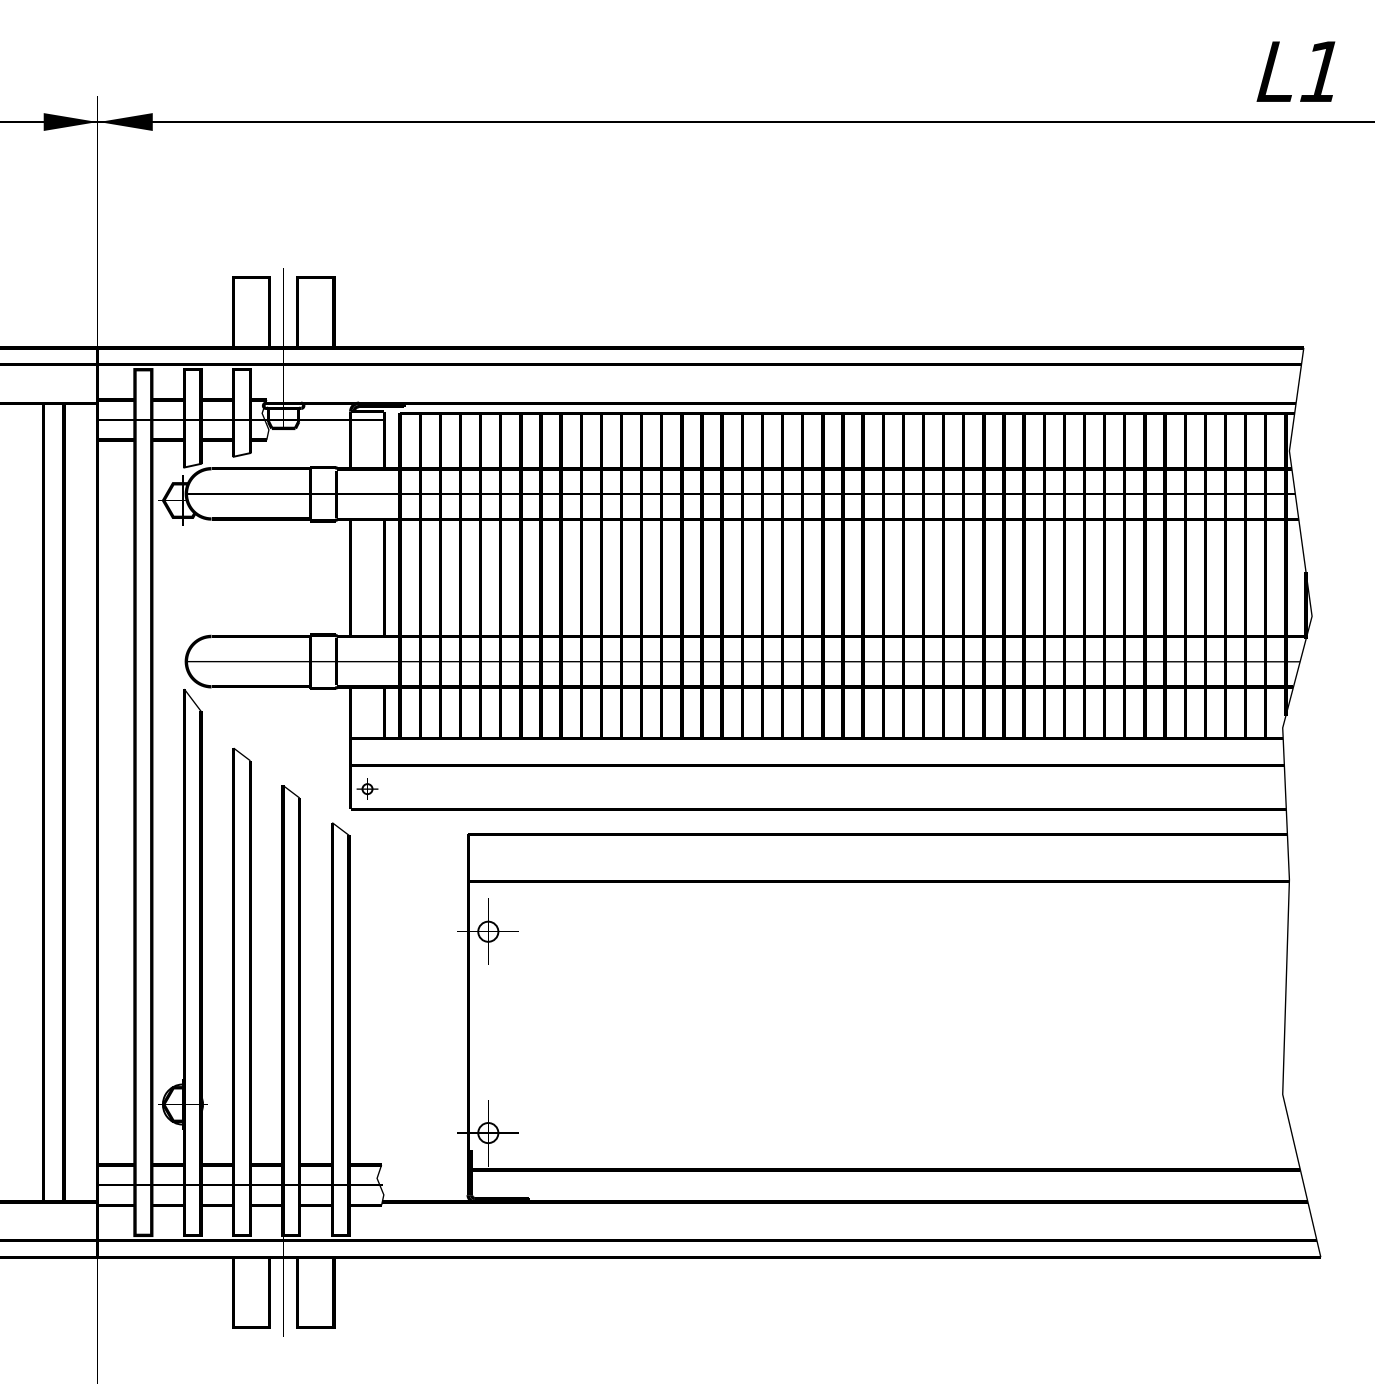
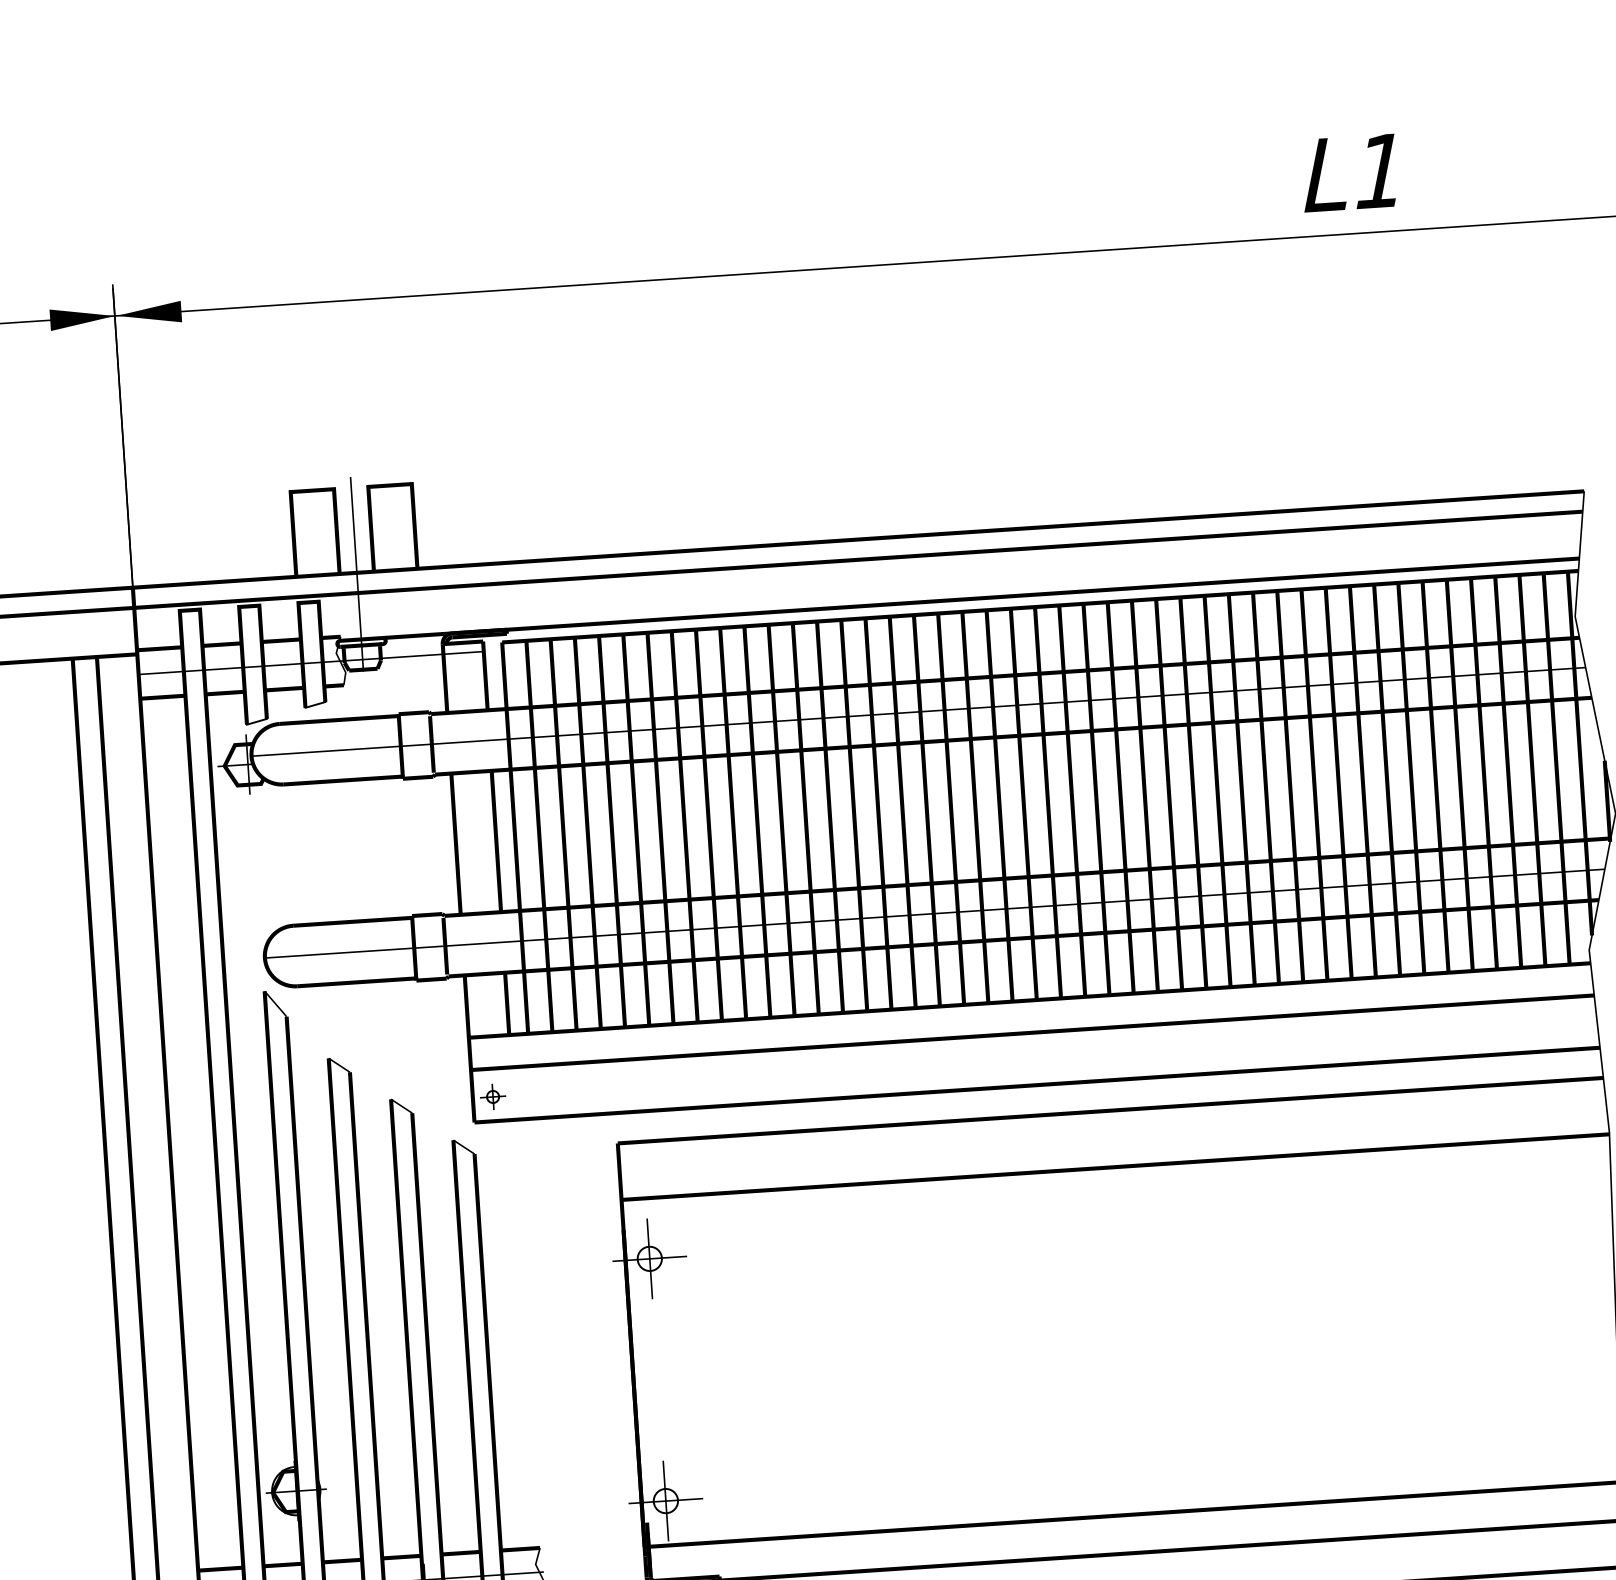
text: (1295, 71) -> (1348, 172), moved

